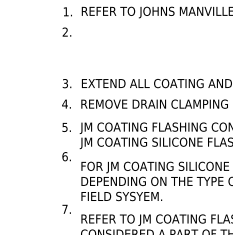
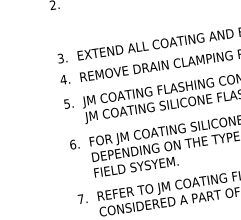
text: (66, 156) -> (74, 144), moved
text: (66, 208) -> (82, 198), moved

